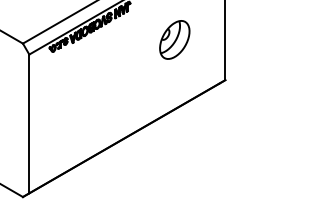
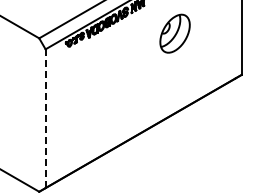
part: (174, 39) -> (174, 33), moved
line: (29, 123) -> (45, 118), solid -> dashed

